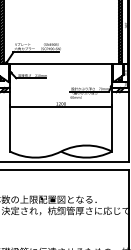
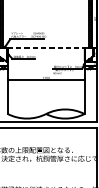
line: (61, 64) -> (46, 48), solid -> dashed

